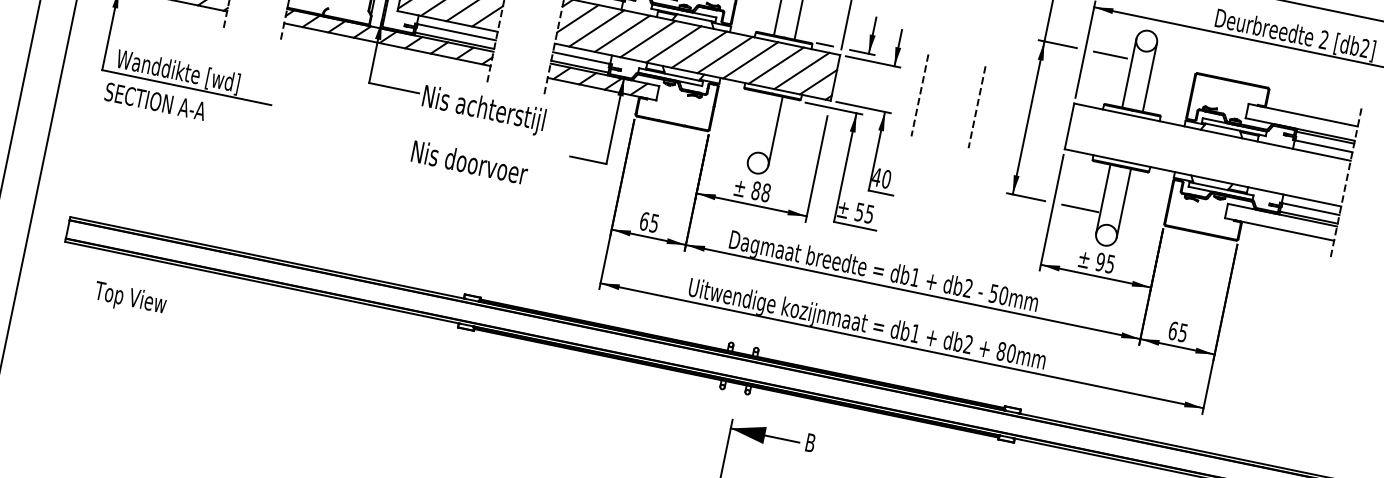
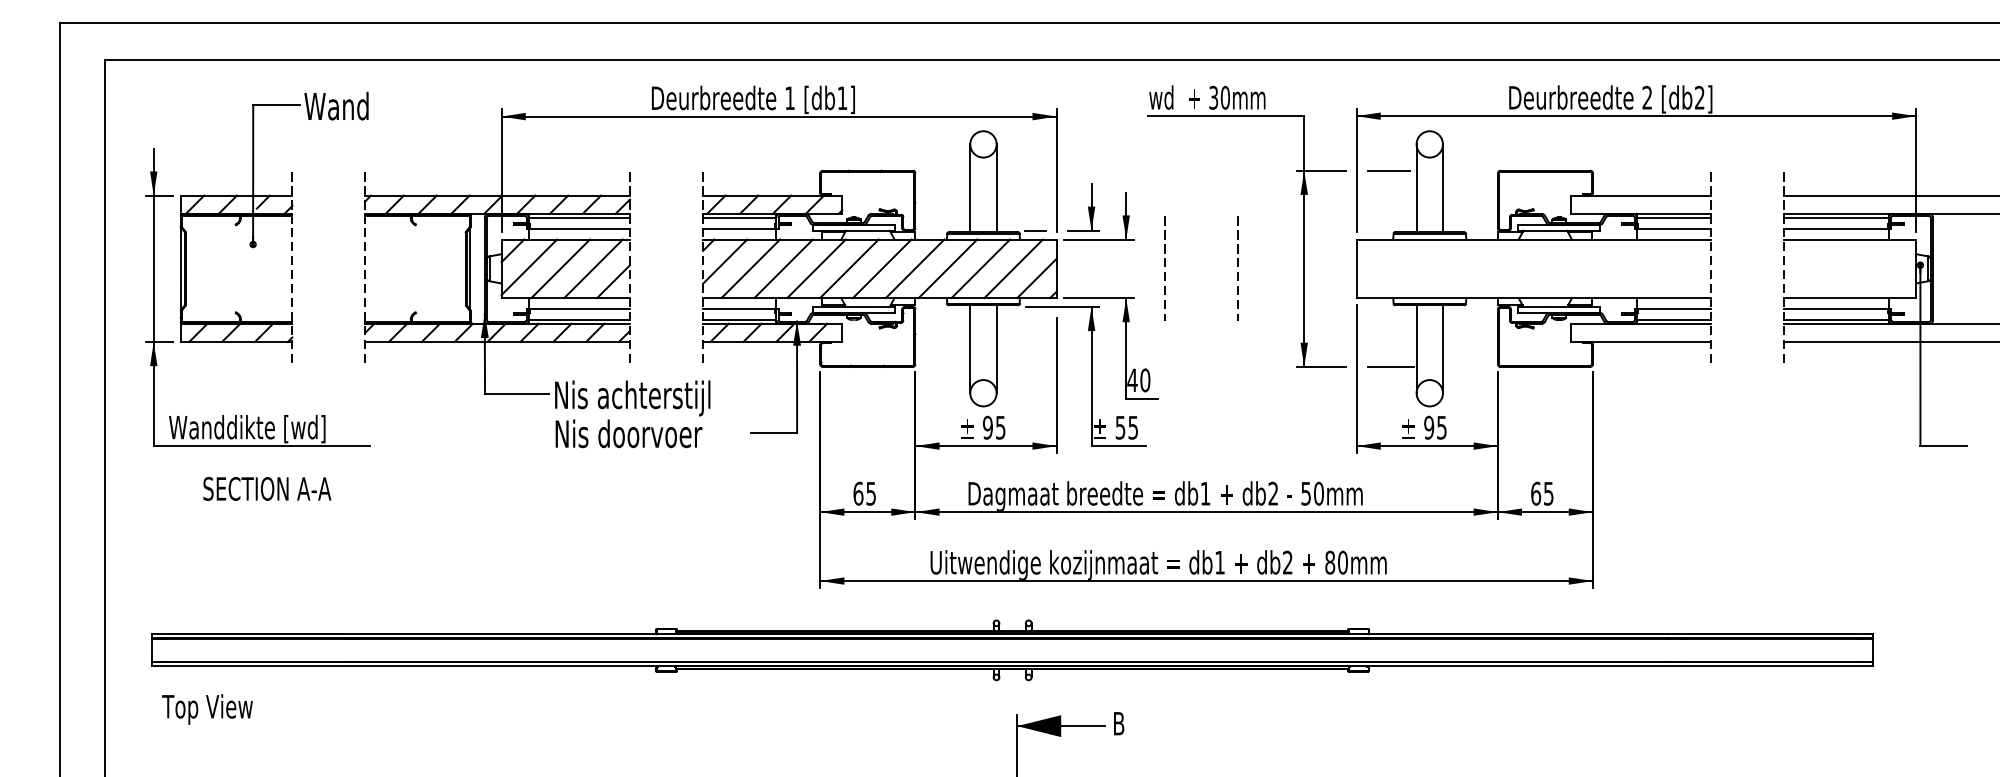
text: (155, 101) -> (267, 488), moved
line: (755, 126) -> (970, 349), added
text: (469, 162) -> (628, 433), moved
text: (761, 191) -> (994, 427), 88 -> 95
text: (130, 299) -> (207, 709), moved

